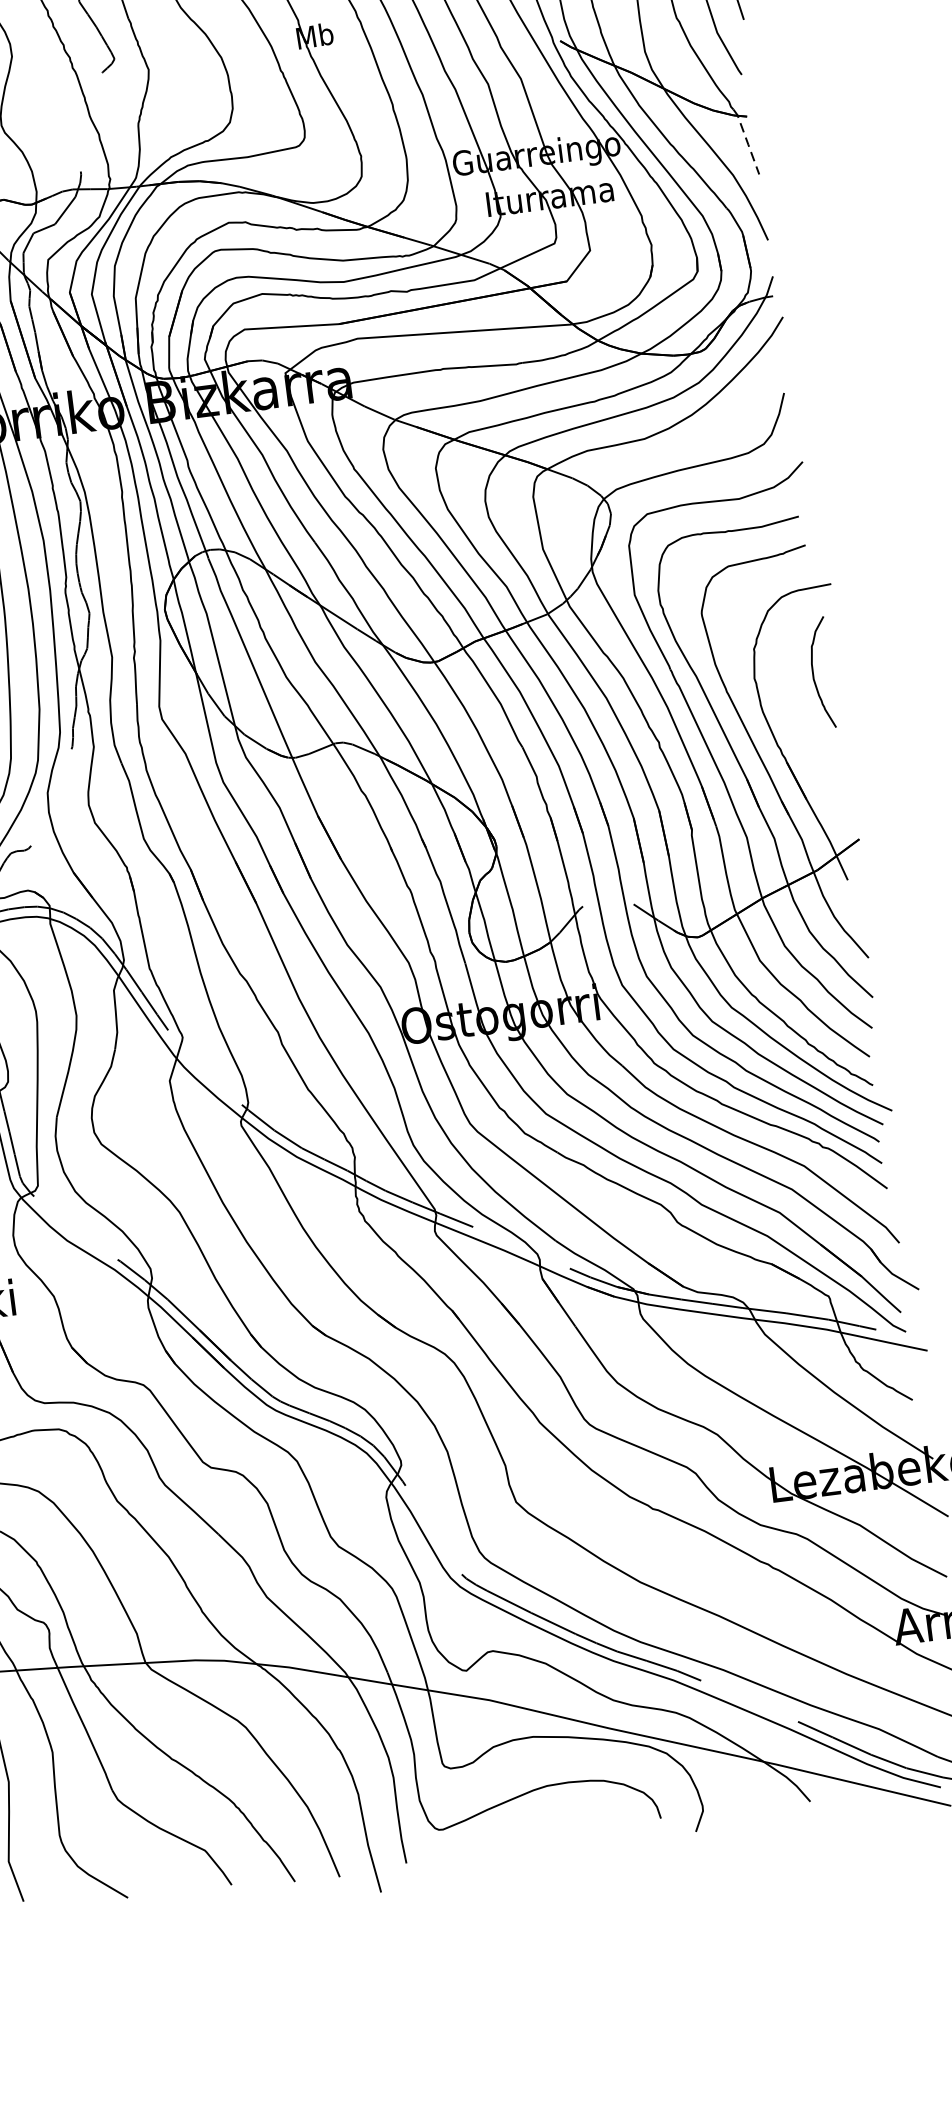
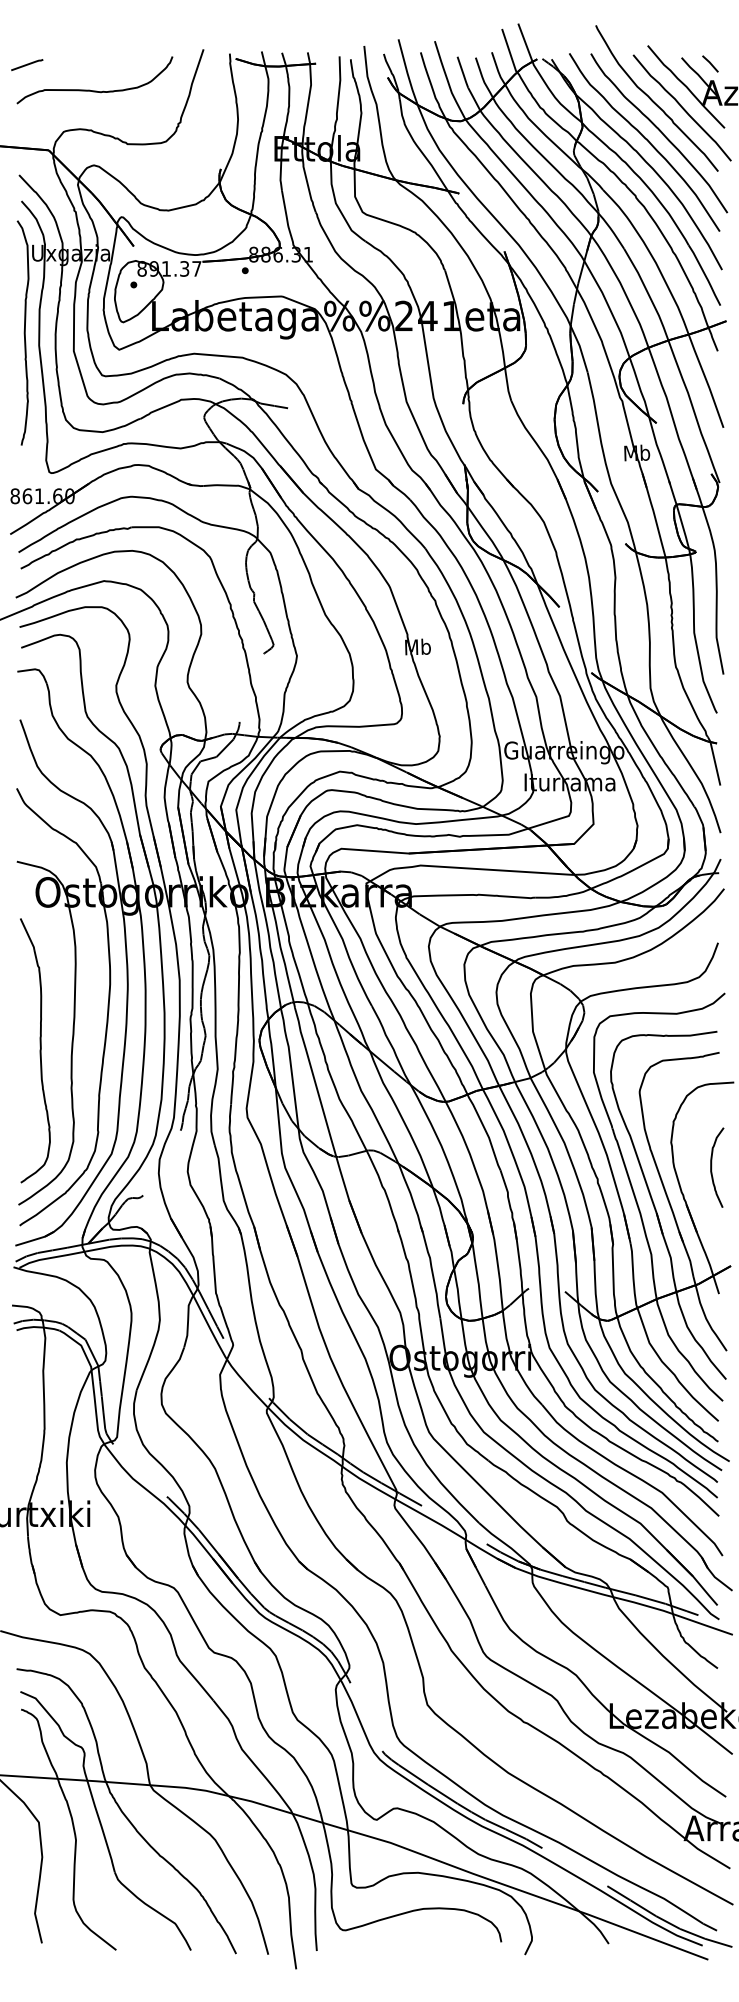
line: (746, 142) -> (714, 761), dashed -> solid
curve: (814, 673) -> (712, 1167), moved

